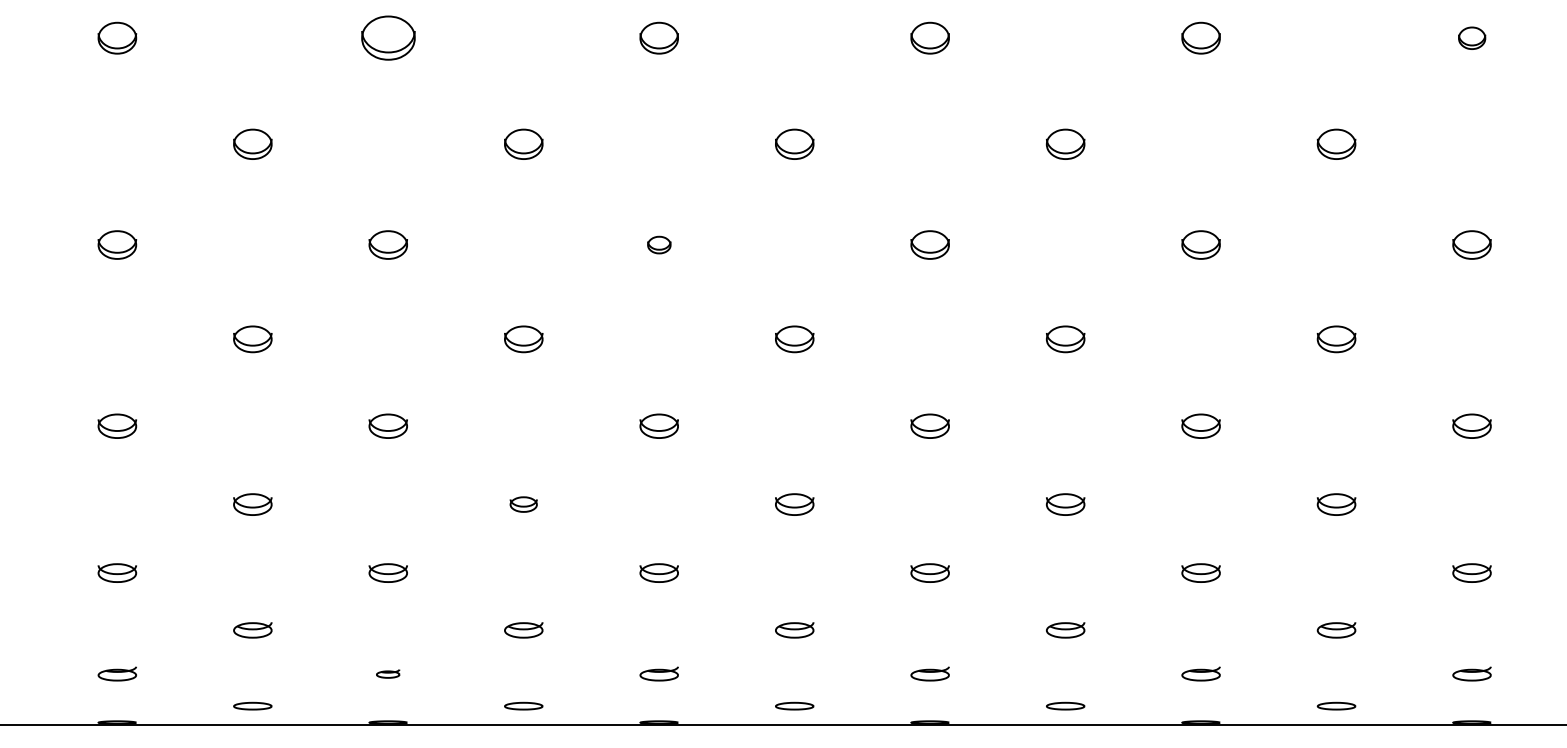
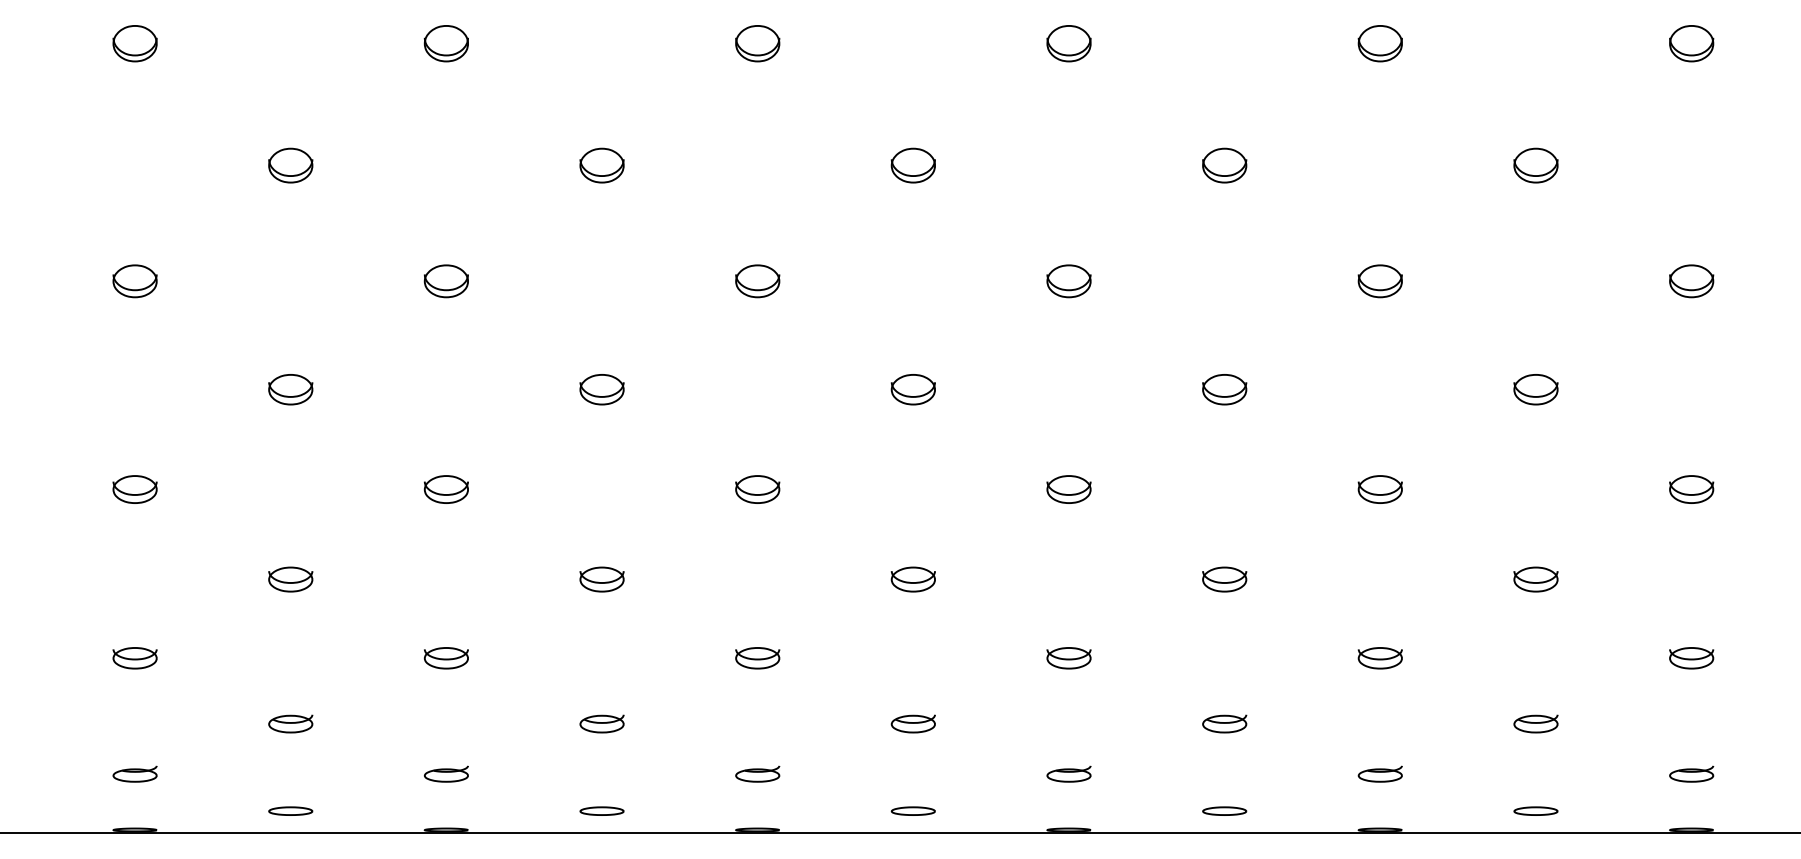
part: (387, 38) -> (445, 43), size x0.71
part: (1471, 38) -> (1691, 43), size x1.43
part: (659, 245) -> (757, 281), size x1.67
part: (523, 504) -> (601, 579), size x1.43
part: (387, 673) -> (445, 773), size x1.67

